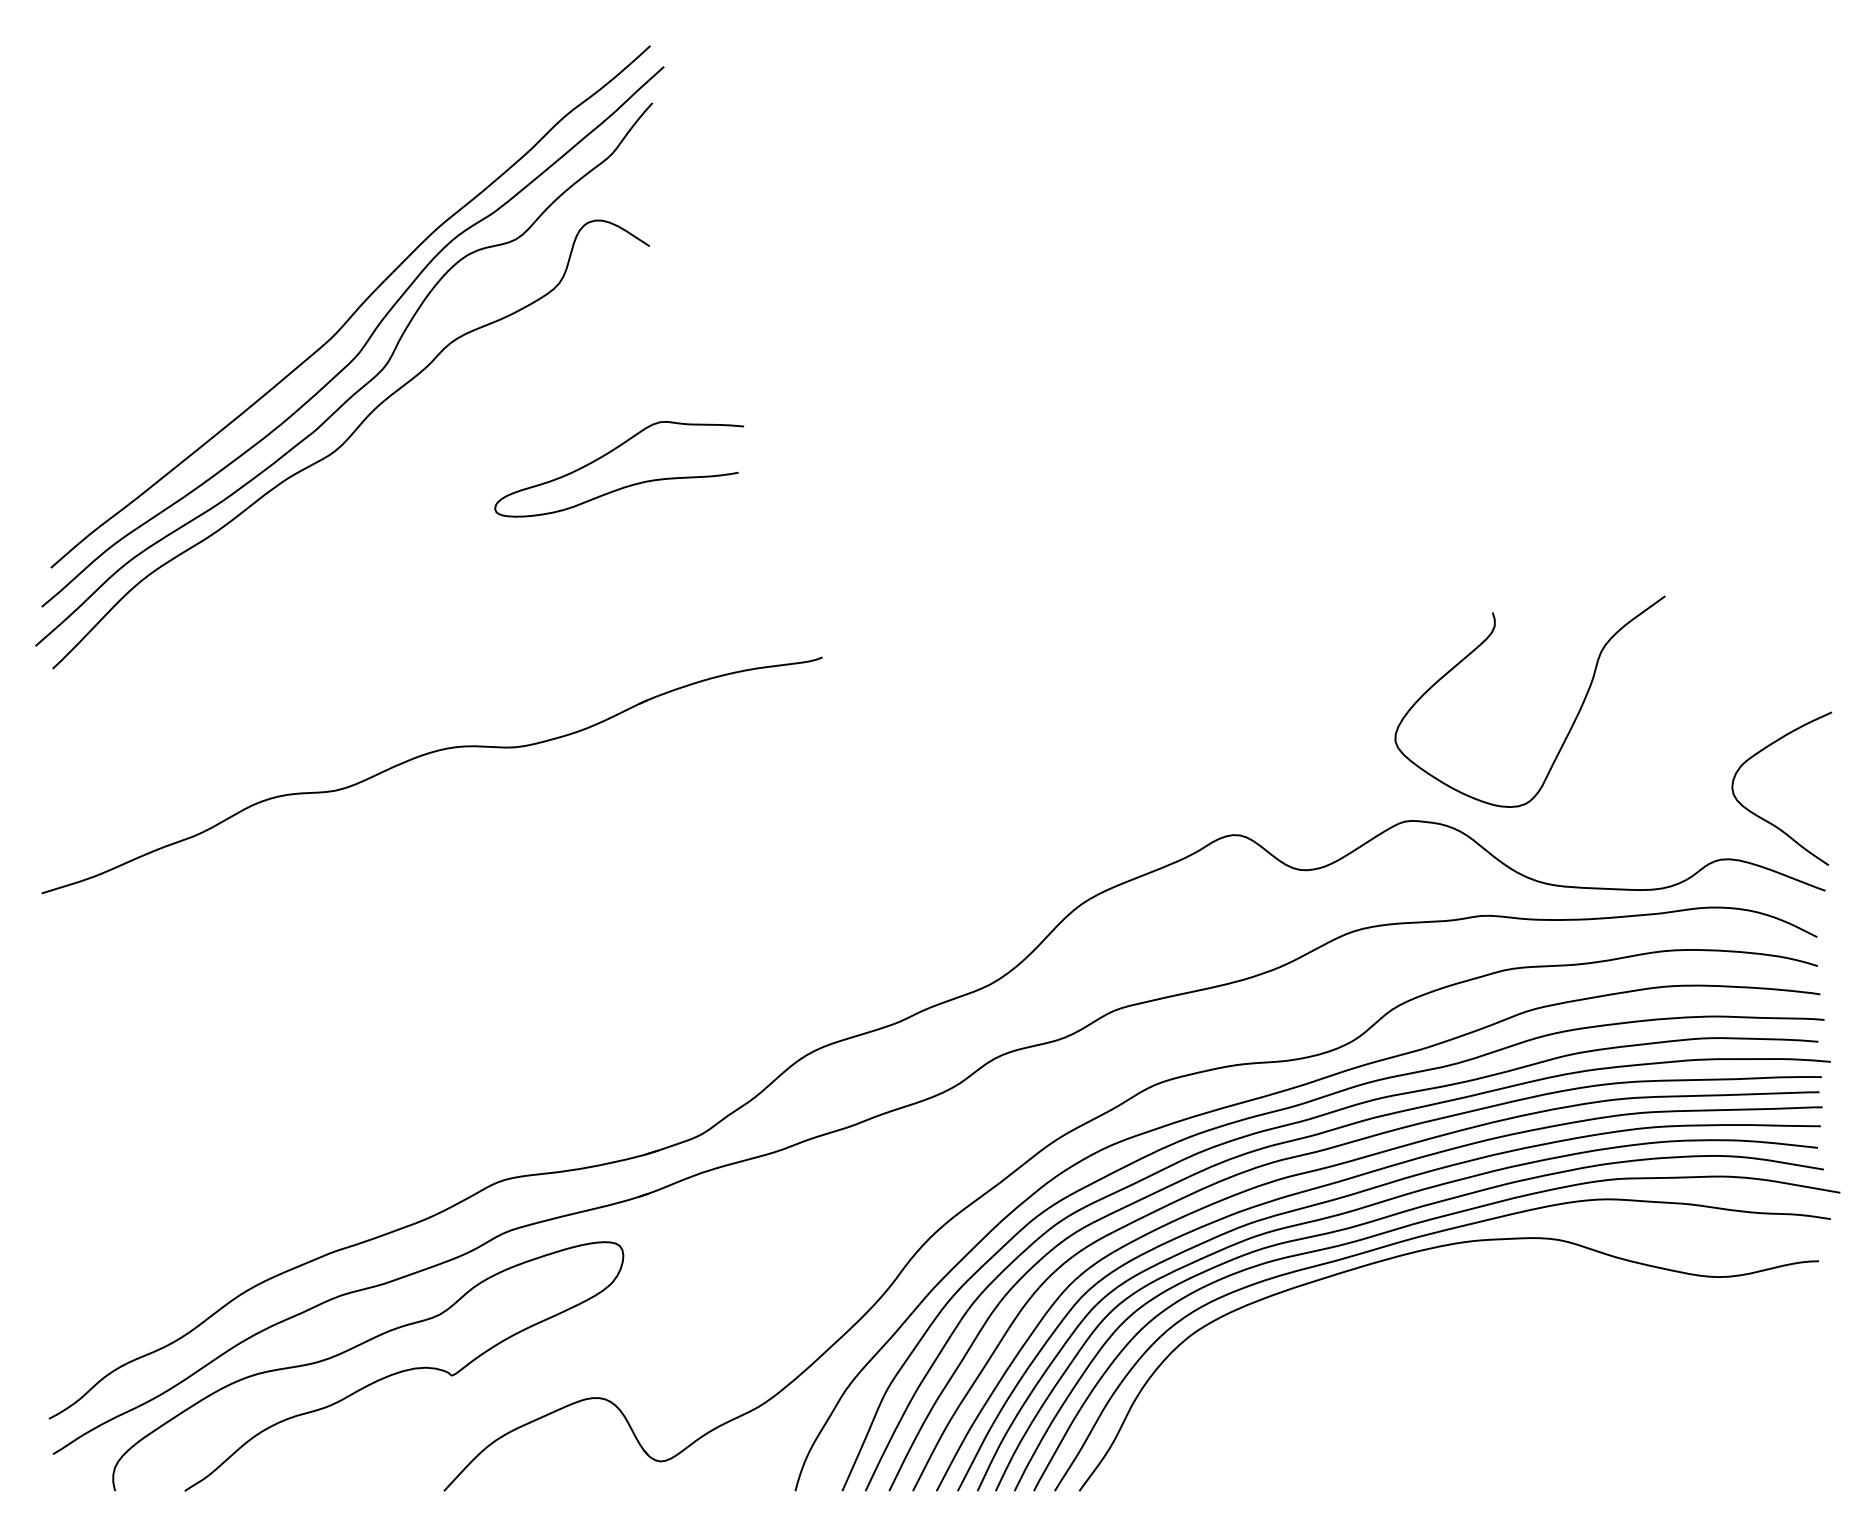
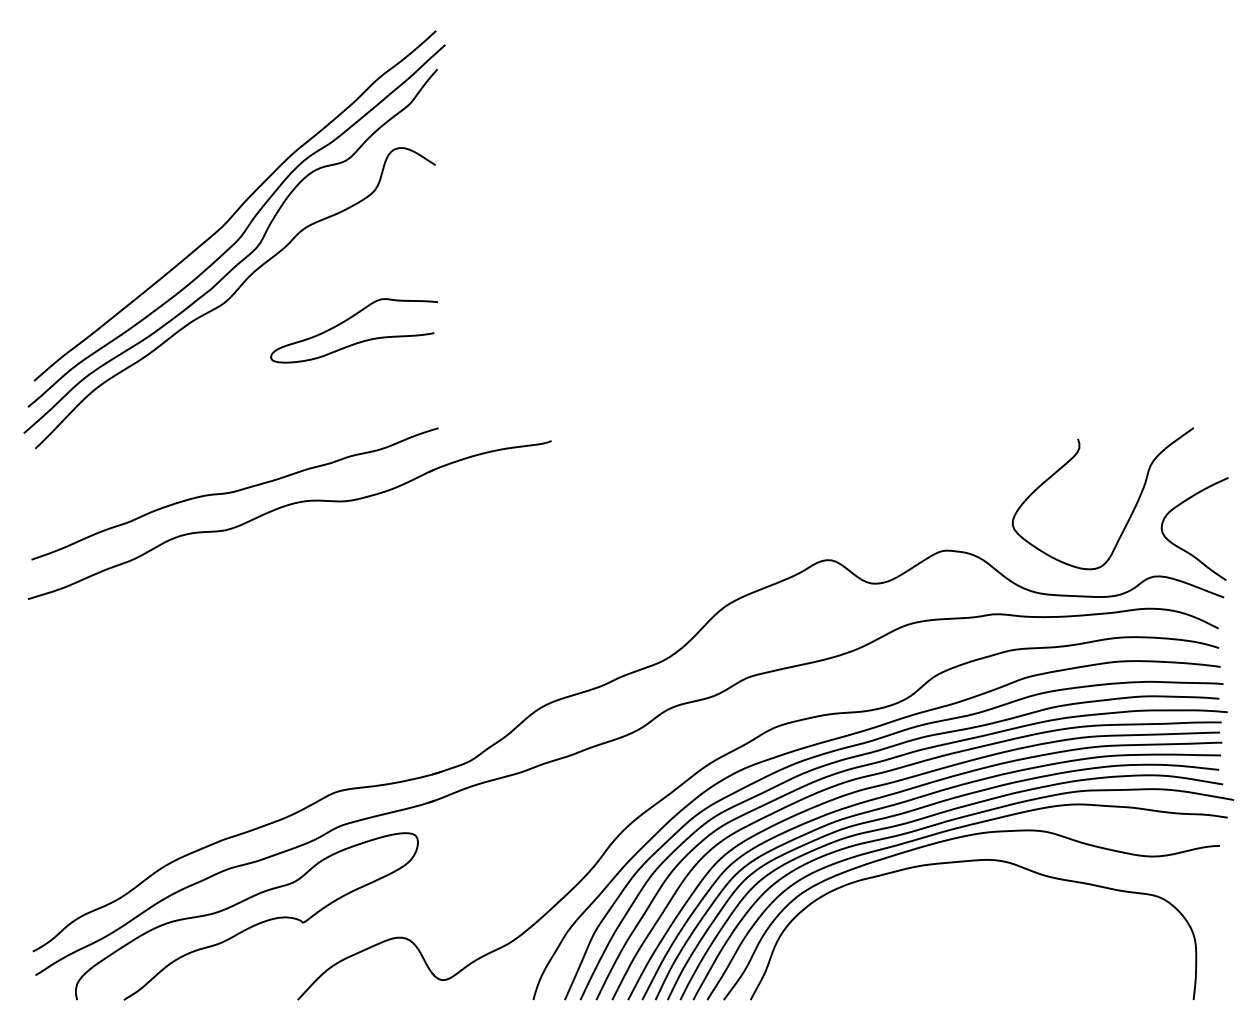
curve: (610, 453) -> (348, 320), moved
curve: (1572, 722) -> (1131, 512), moved
curve: (349, 734) -> (234, 492), added
curve: (1439, 1285) -> (965, 862), added

